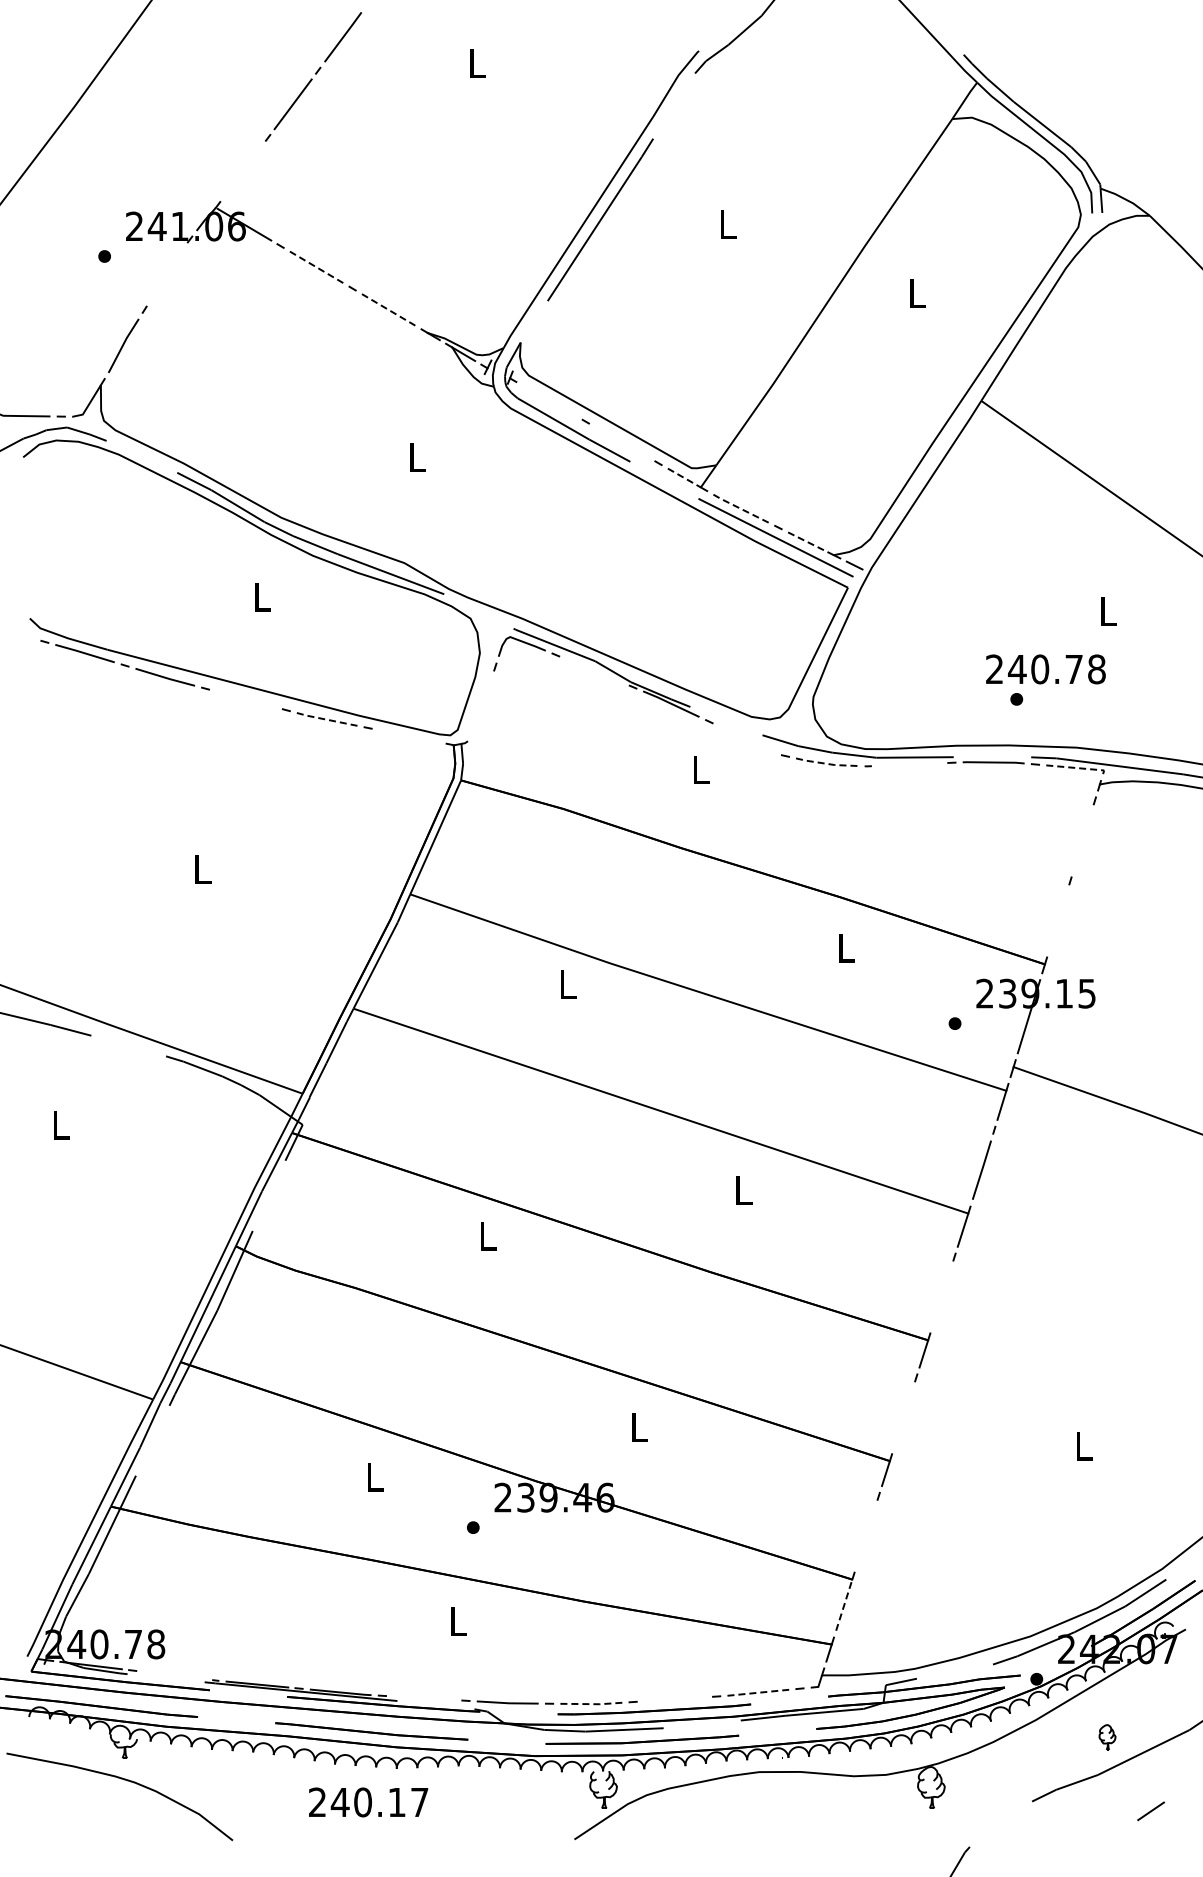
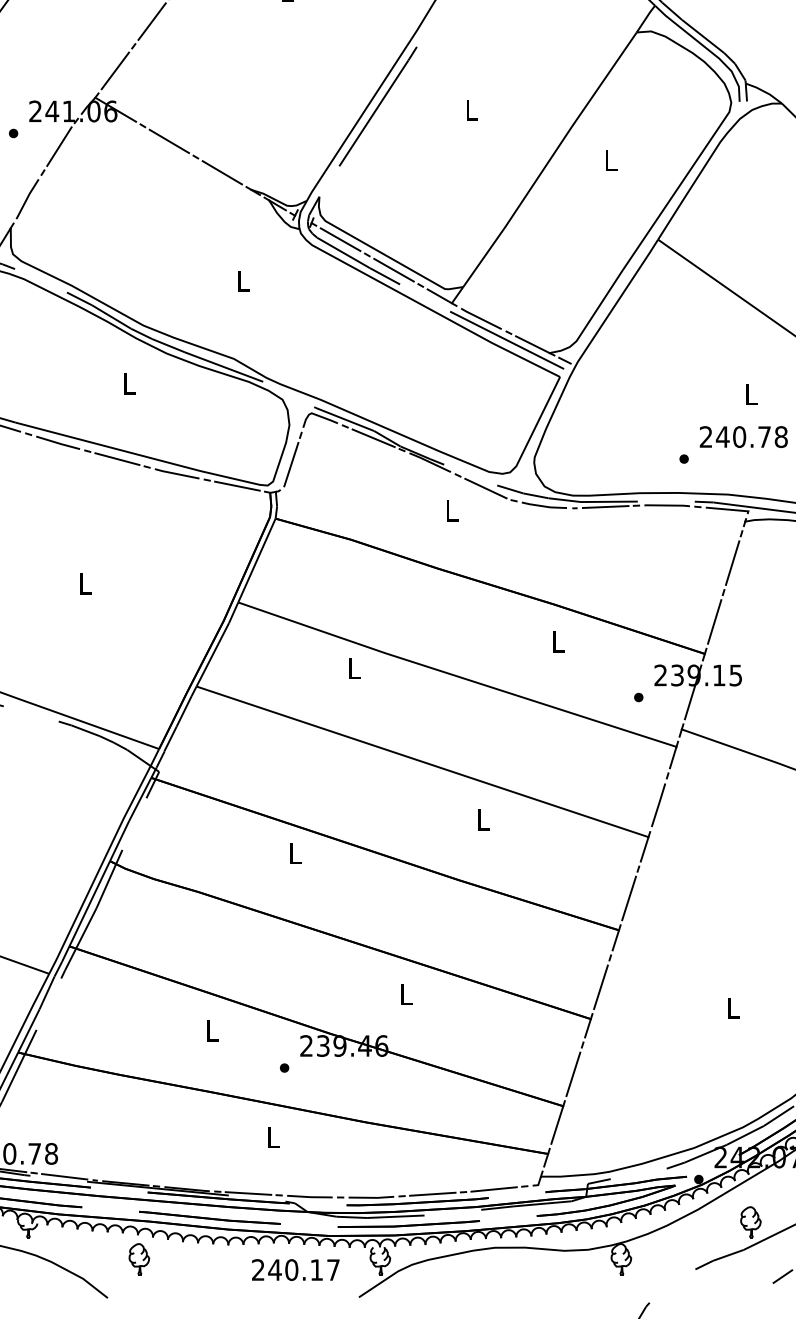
line: (242, 171) -> (114, 71), added
line: (316, 267) -> (169, 141), dashed -> solid
line: (166, 274) -> (59, 146), added
line: (388, 309) -> (222, 172), dashed -> solid
line: (549, 400) -> (340, 239), added
line: (622, 442) -> (394, 270), added
line: (684, 478) -> (439, 296), dashed -> solid
line: (740, 508) -> (481, 318), dashed -> solid
line: (810, 543) -> (532, 344), dashed -> solid
text: (1045, 669) -> (743, 437), moved
line: (594, 670) -> (373, 437), added
line: (245, 699) -> (117, 459), added
line: (482, 706) -> (291, 464), added
line: (326, 719) -> (176, 473), dashed -> solid
line: (408, 736) -> (236, 486), added
line: (747, 739) -> (486, 488), added
line: (827, 763) -> (545, 506), dashed -> solid
line: (910, 764) -> (606, 506), added
line: (1077, 768) -> (728, 509), dashed -> solid
line: (1082, 840) -> (732, 562), added
line: (1058, 920) -> (714, 621), added
line: (941, 1296) -> (628, 898), added
line: (903, 1417) -> (600, 987), added
line: (865, 1535) -> (572, 1073), added
line: (844, 1605) -> (557, 1125), dashed -> solid
line: (173, 1675) -> (64, 1176), added
line: (758, 1692) -> (494, 1189), dashed -> solid
line: (424, 1698) -> (248, 1193), added
line: (674, 1699) -> (432, 1194), added
line: (591, 1704) -> (371, 1198), dashed -> solid
part: (1107, 1737) -> (750, 1222), size x1.67
part: (275, 1787) -> (139, 1259), added
text: (368, 1802) -> (295, 1270), moved

